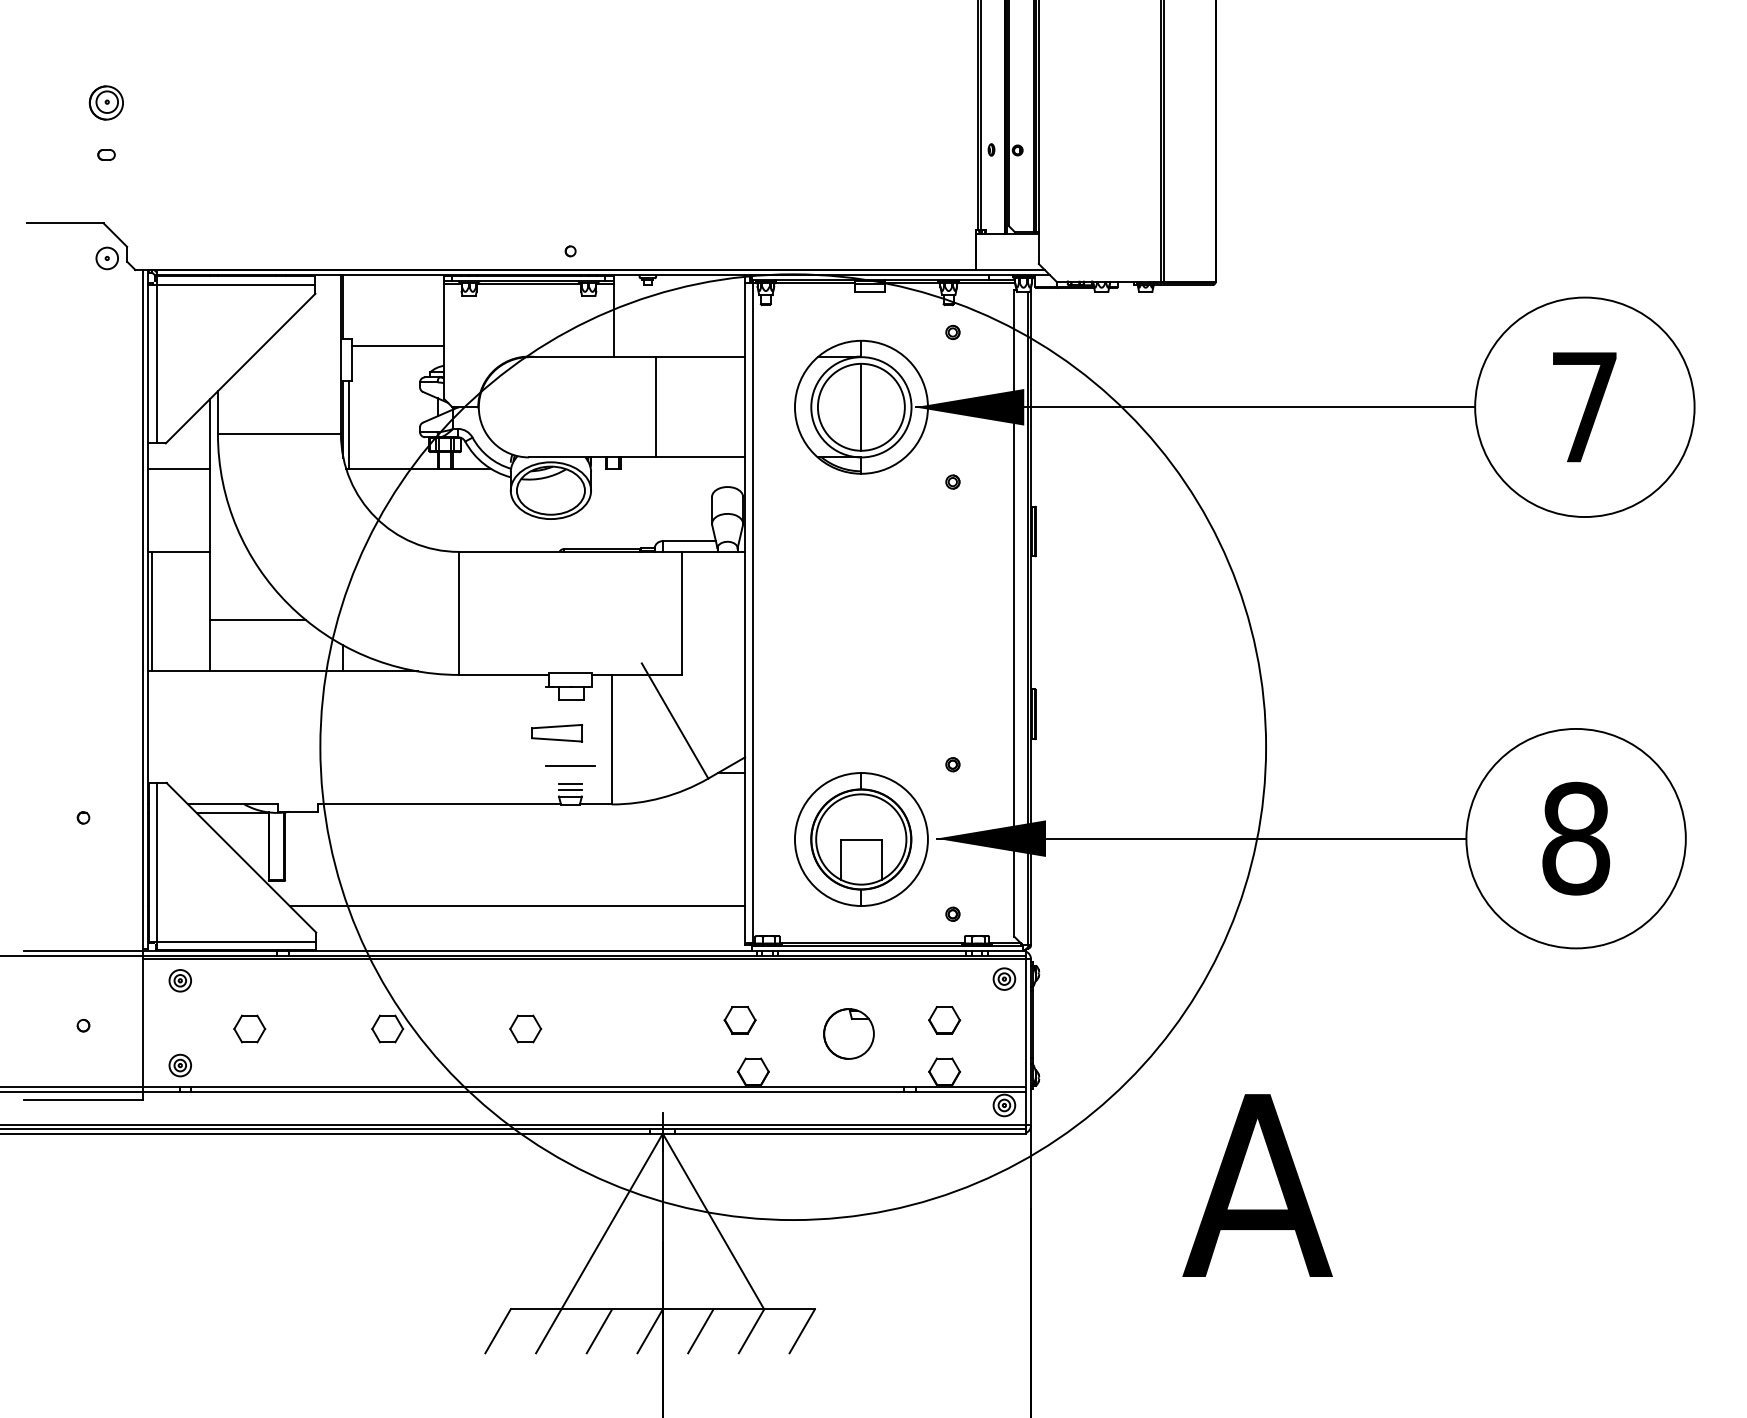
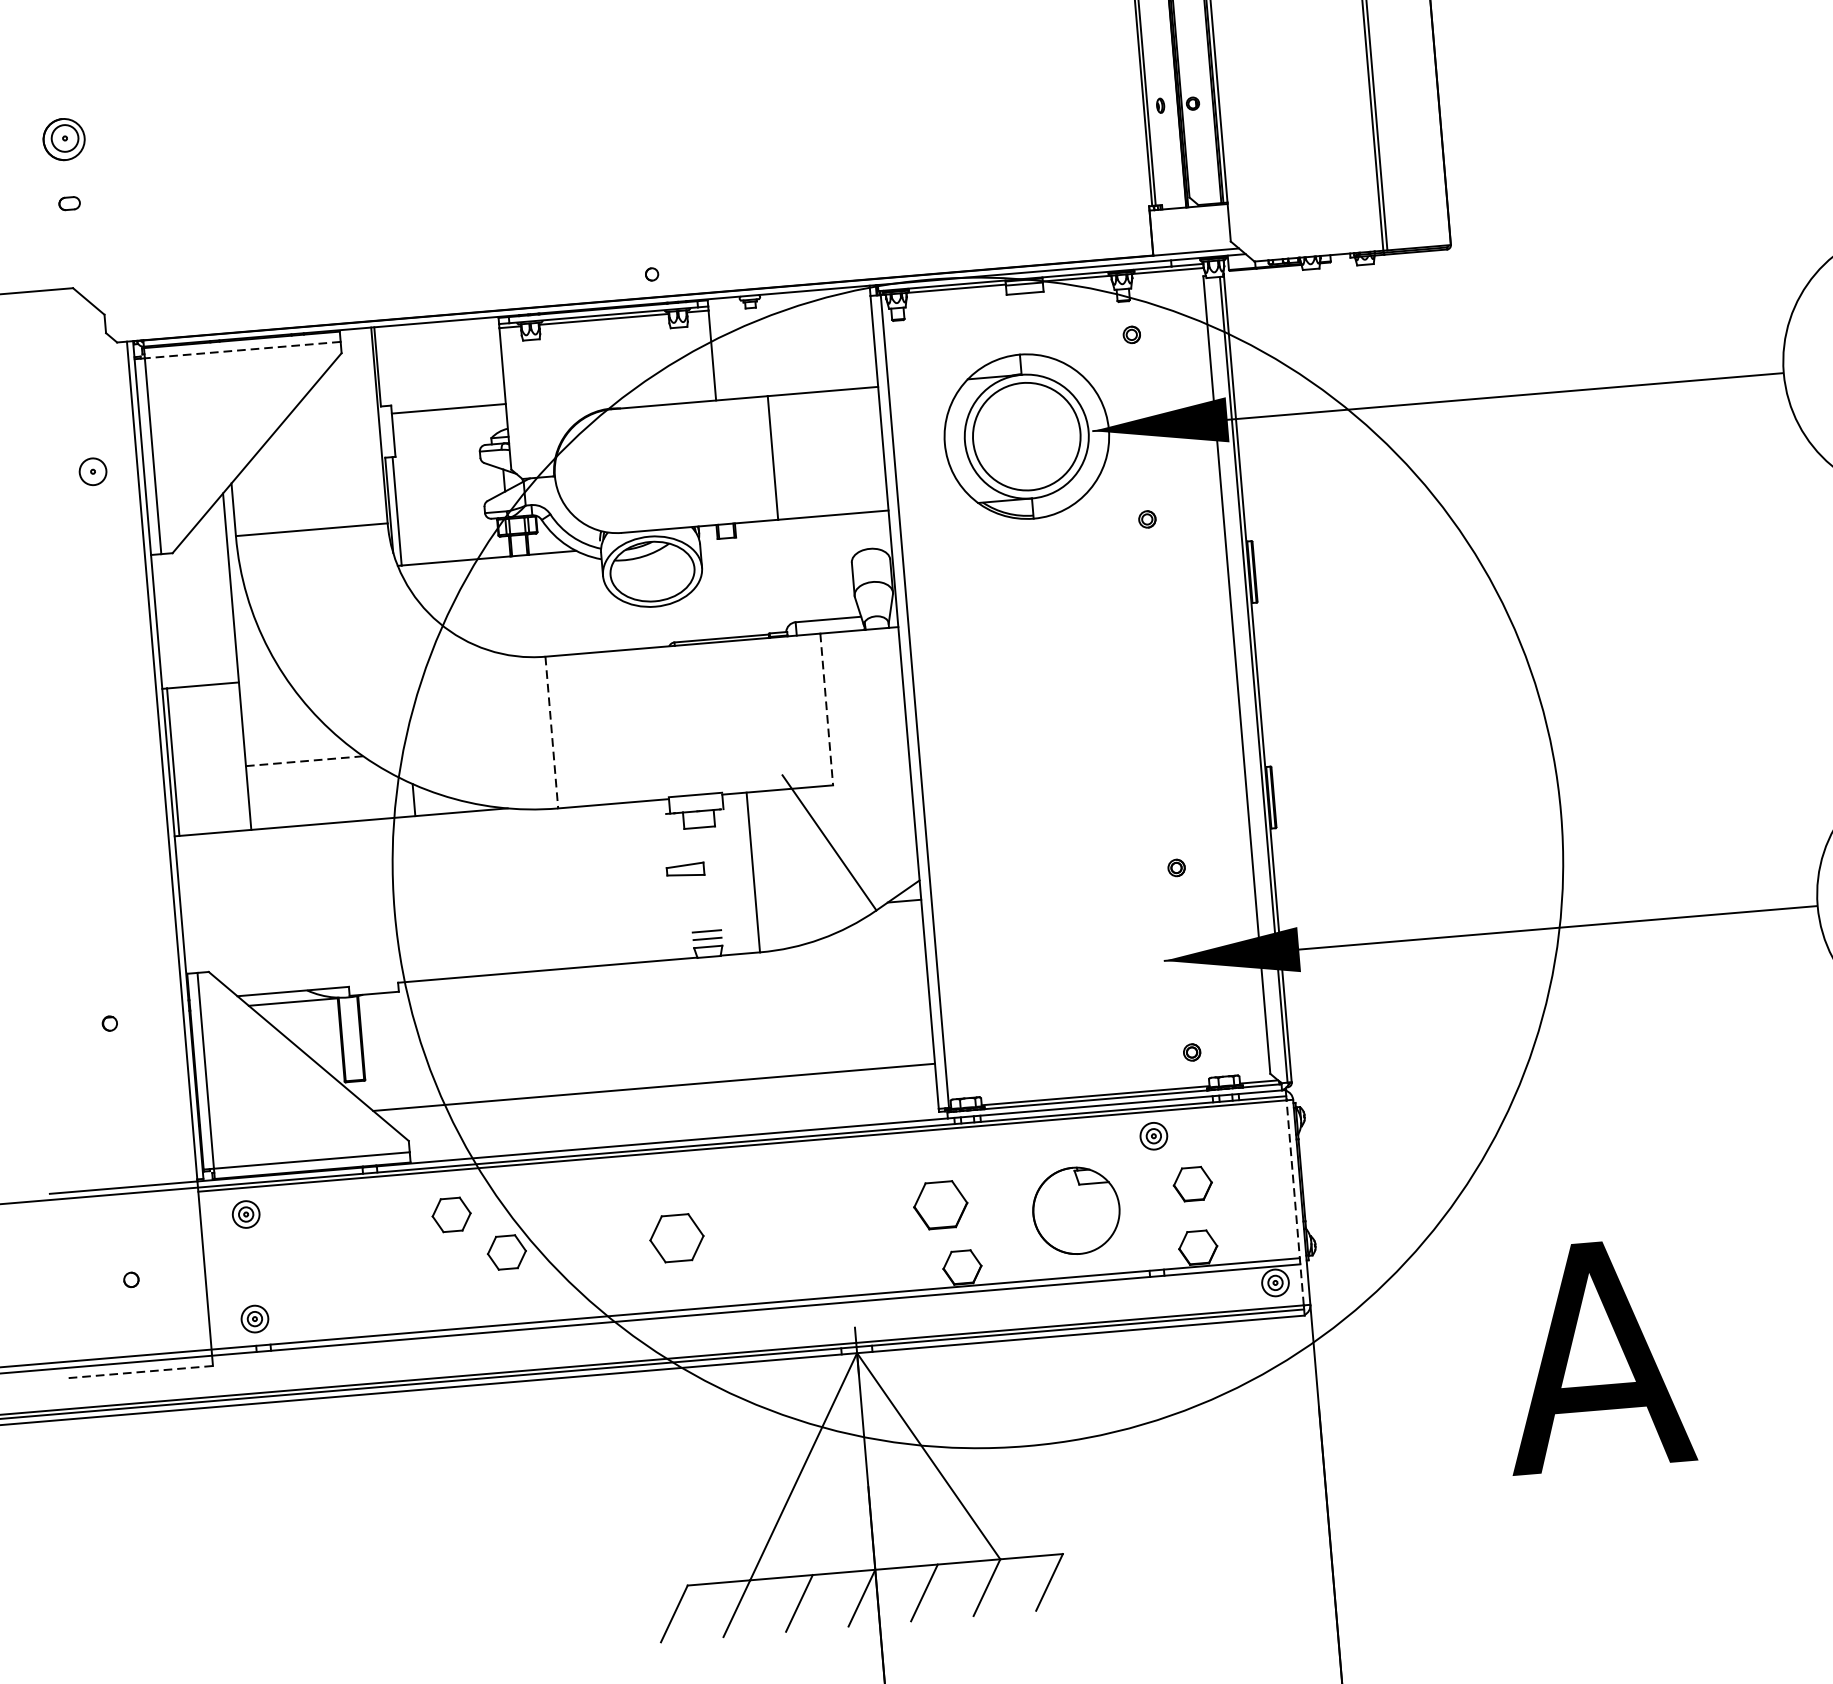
part: (106, 258) -> (92, 471), moved
line: (235, 284) -> (242, 350), solid -> dashed
line: (861, 406) -> (1026, 435), removed
line: (179, 468) -> (192, 582), removed
line: (458, 613) -> (551, 732), solid -> dashed
line: (681, 613) -> (826, 709), solid -> dashed
line: (258, 619) -> (305, 760), solid -> dashed
part: (557, 733) -> (685, 870), size x0.6
line: (570, 766) -> (705, 909), removed
part: (861, 839) -> (1071, 969), removed
part: (1004, 978) -> (1153, 1135), moved
part: (739, 1020) -> (939, 1205), size x1.4
part: (249, 1028) -> (451, 1214), moved
part: (525, 1028) -> (676, 1237), size x1.4
part: (848, 1033) -> (1075, 1210), size x1.4
line: (1025, 1041) -> (1294, 1201), solid -> dashed
line: (83, 1100) -> (139, 1372), solid -> dashed

